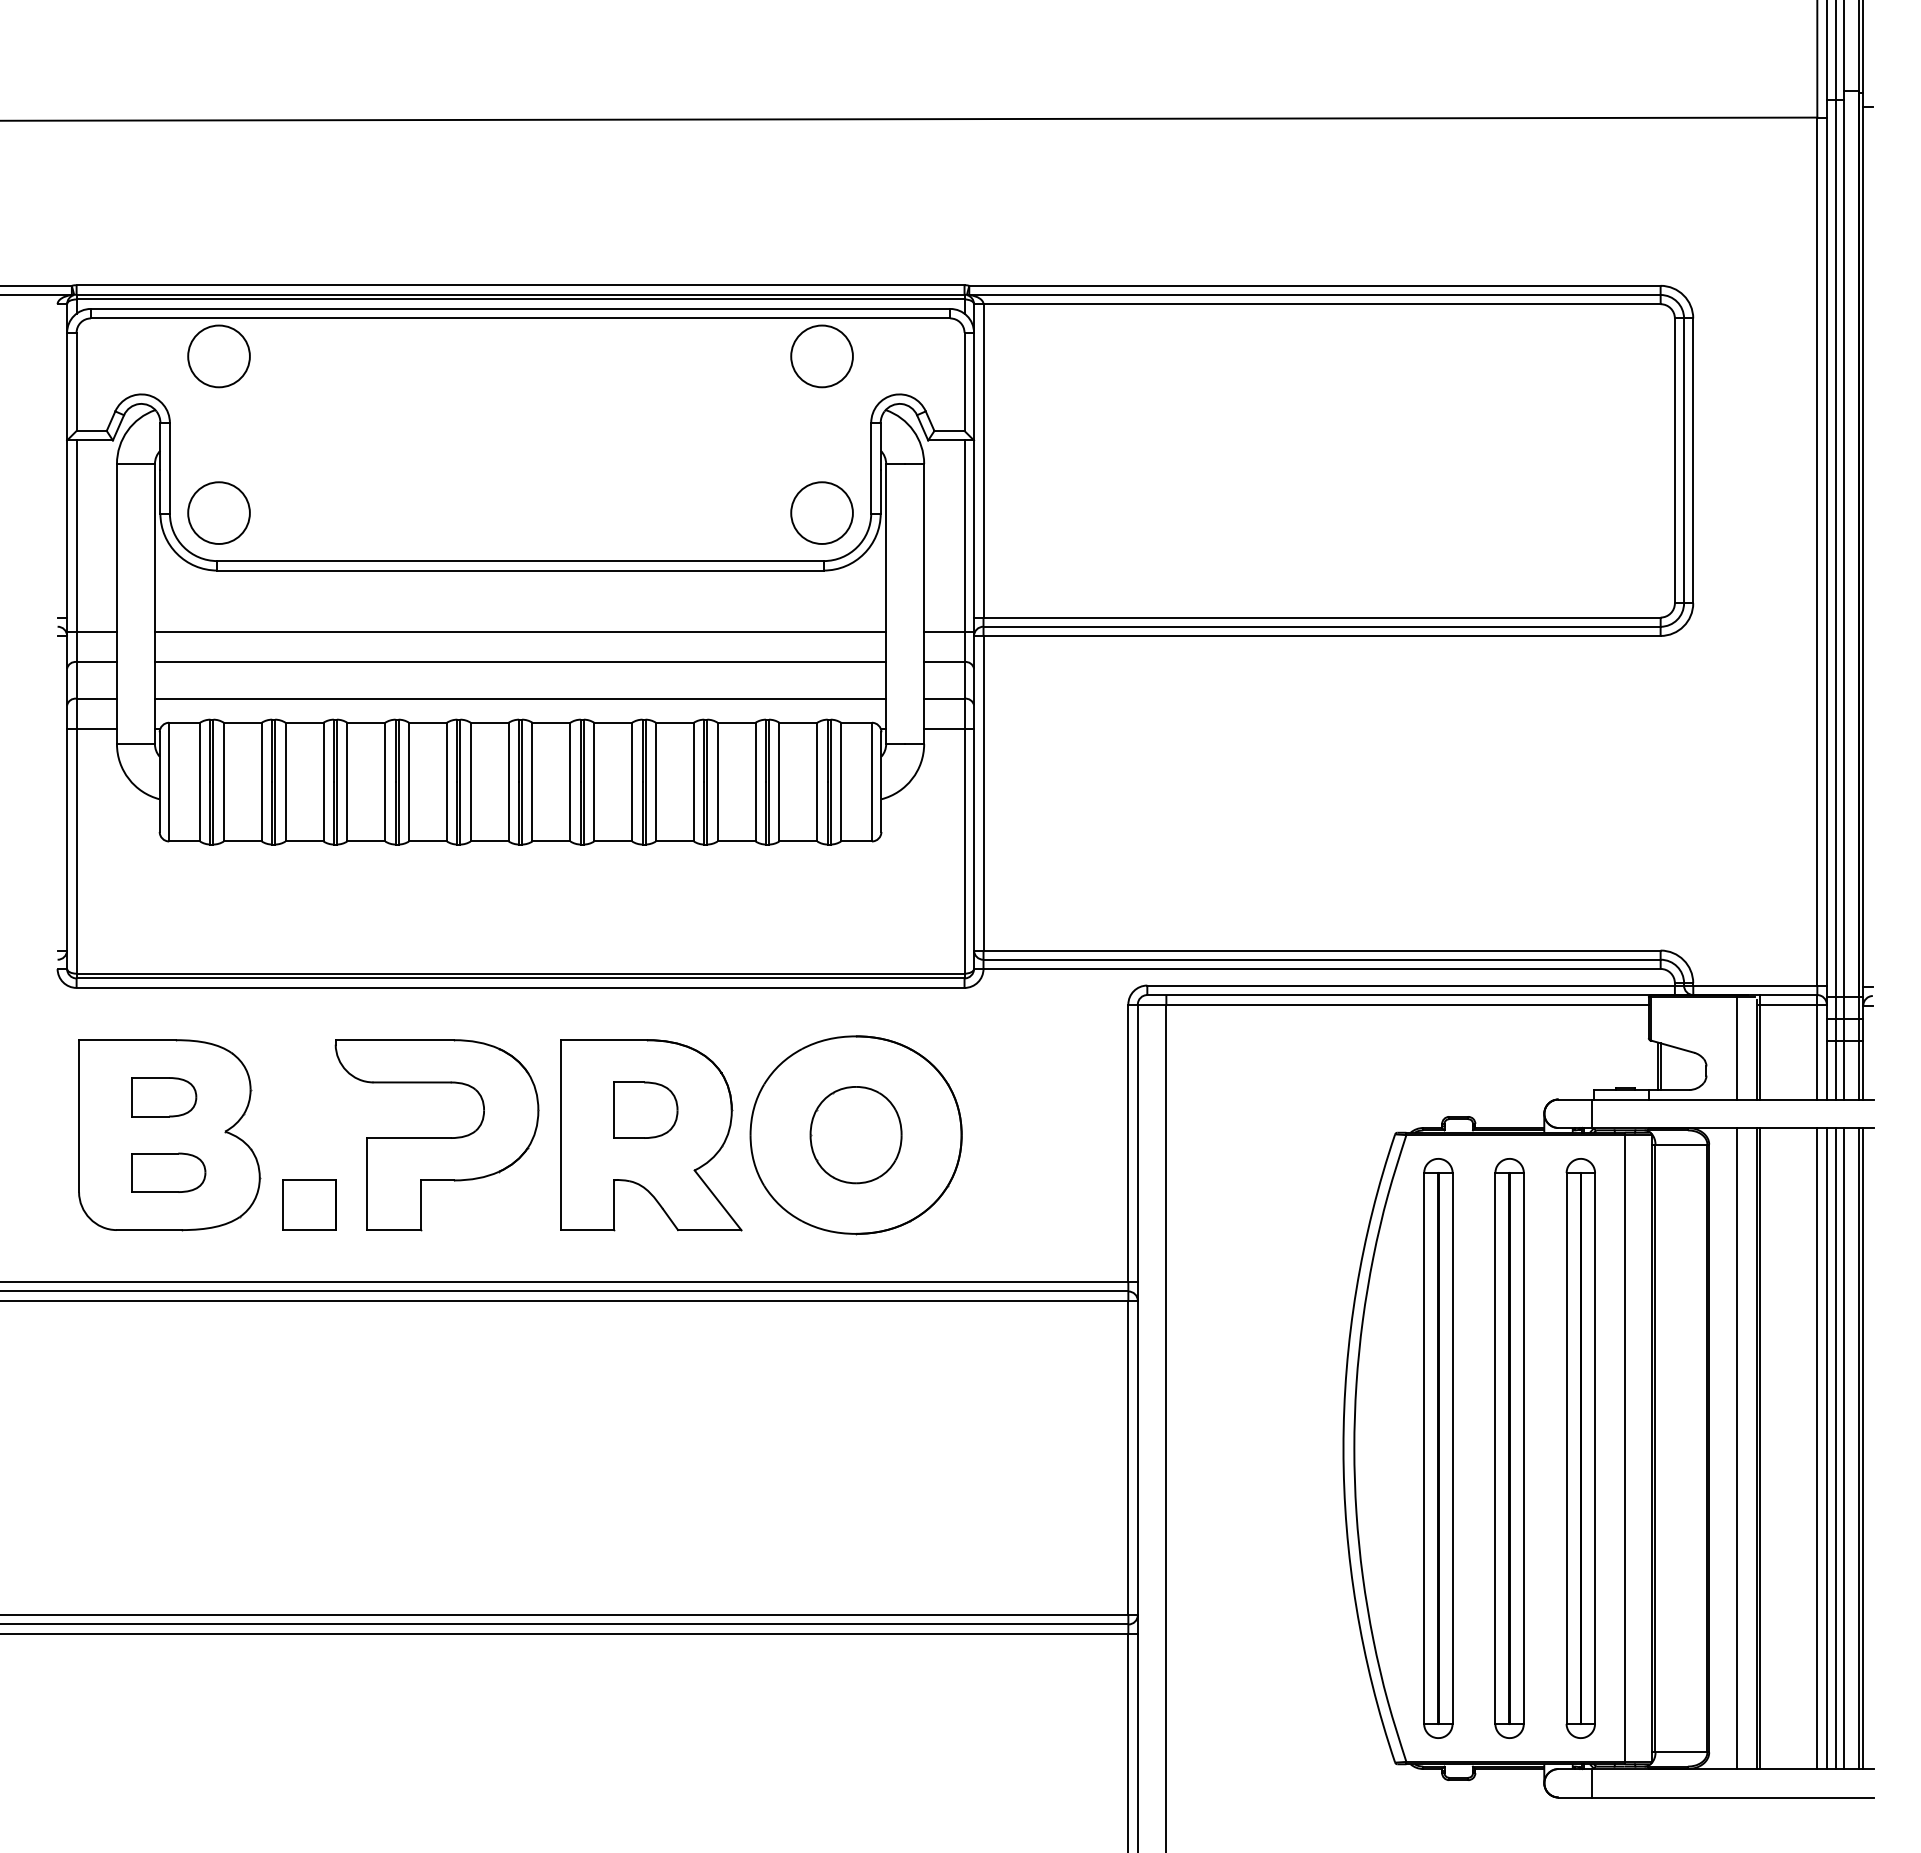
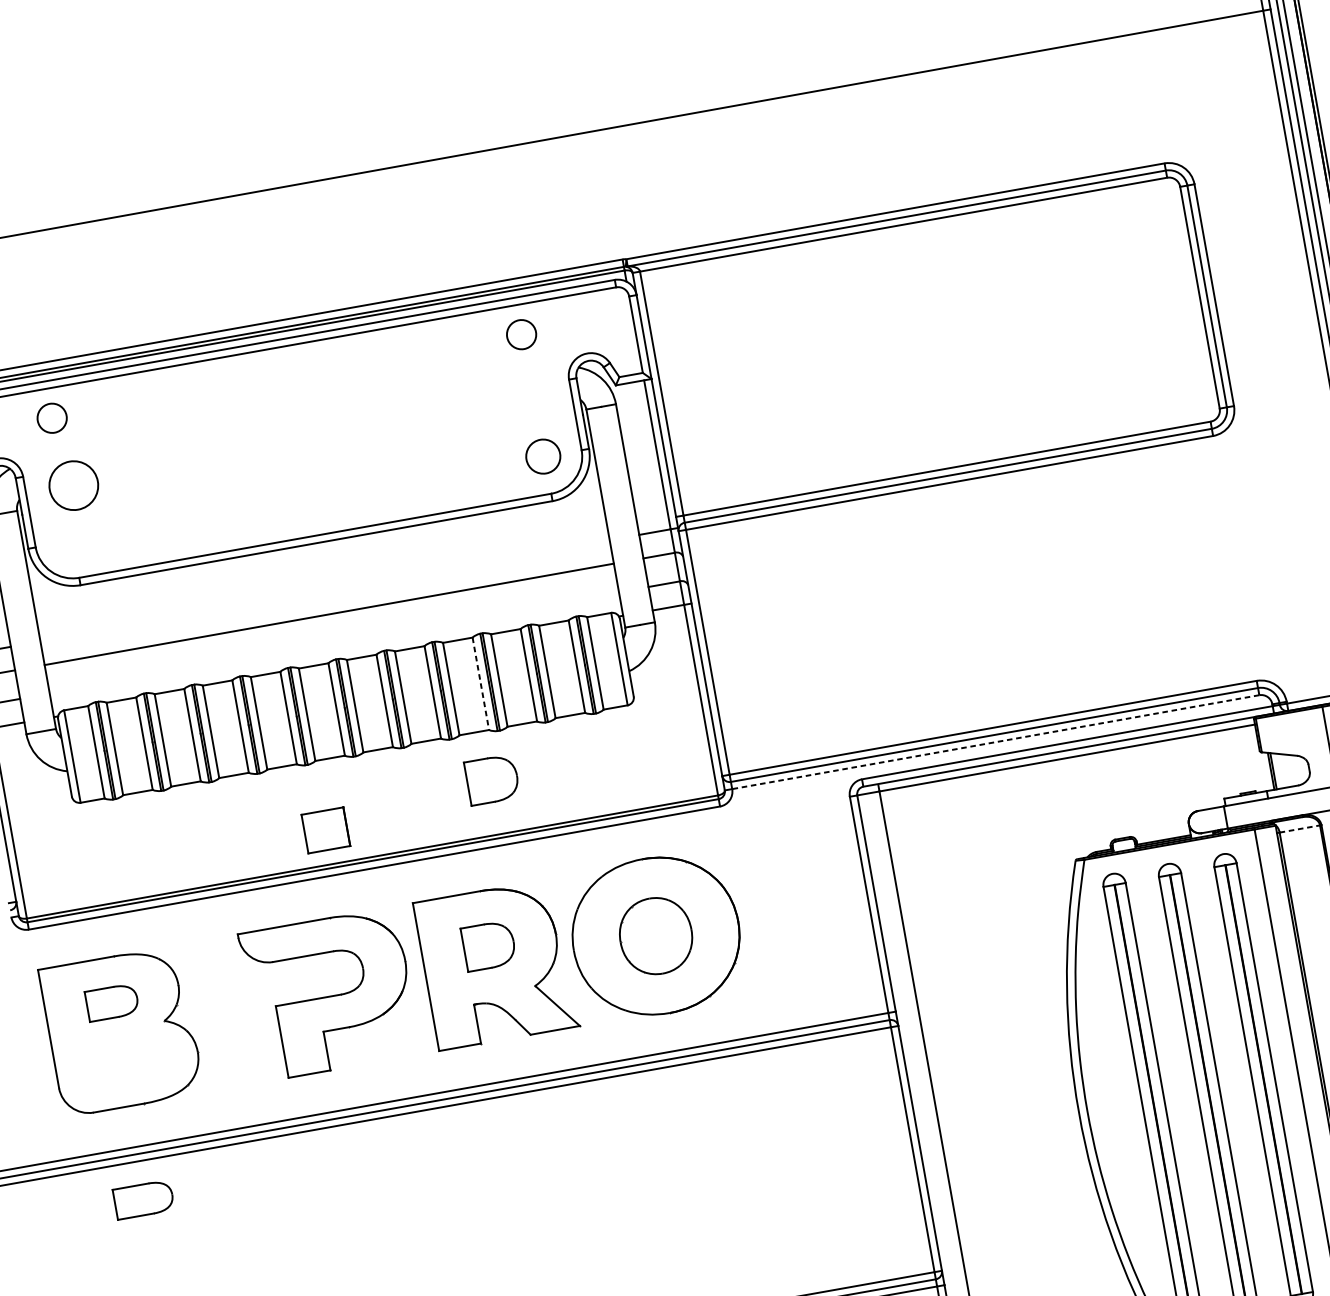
circle: (218, 356) -> (51, 418), size x0.6
circle: (821, 356) -> (521, 334), size x0.6
circle: (218, 512) -> (73, 485), moved
circle: (821, 512) -> (542, 456), size x0.7
line: (520, 631) -> (324, 590), removed
line: (520, 698) -> (334, 642), removed
line: (693, 782) -> (480, 684), solid -> dashed
part: (686, 903) -> (491, 779), added
line: (1322, 968) -> (996, 741), solid -> dashed
line: (1681, 1144) -> (1299, 828), solid -> dashed
part: (168, 1172) -> (143, 1199), moved
part: (309, 1204) -> (325, 829), moved

